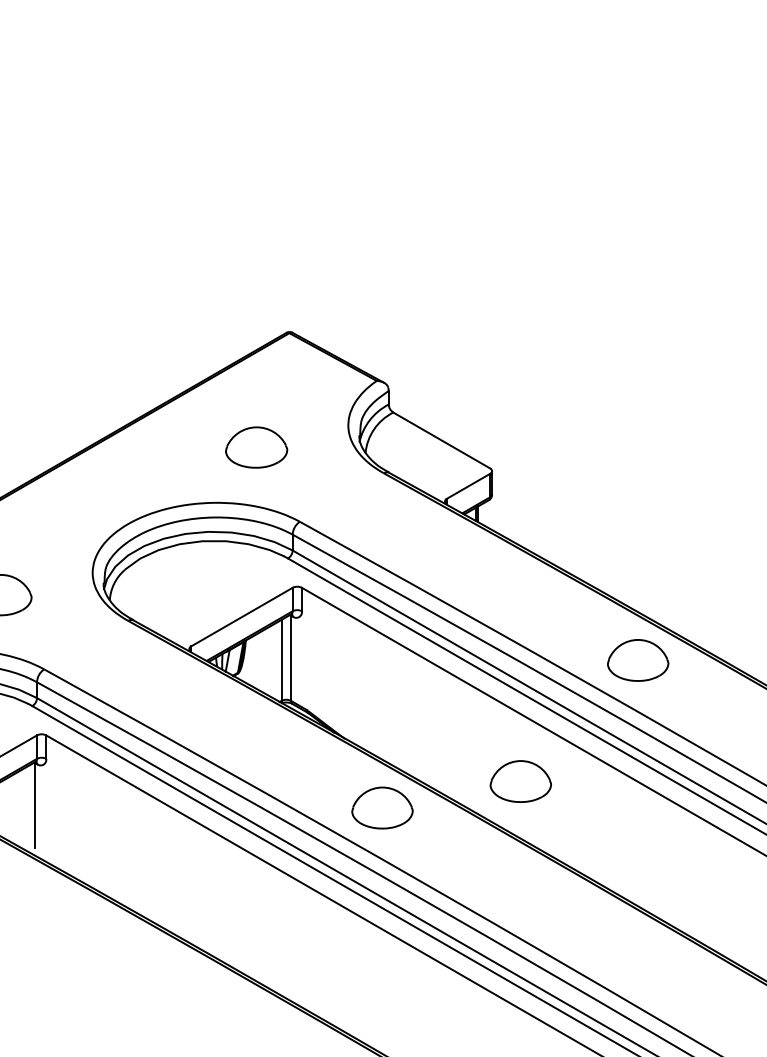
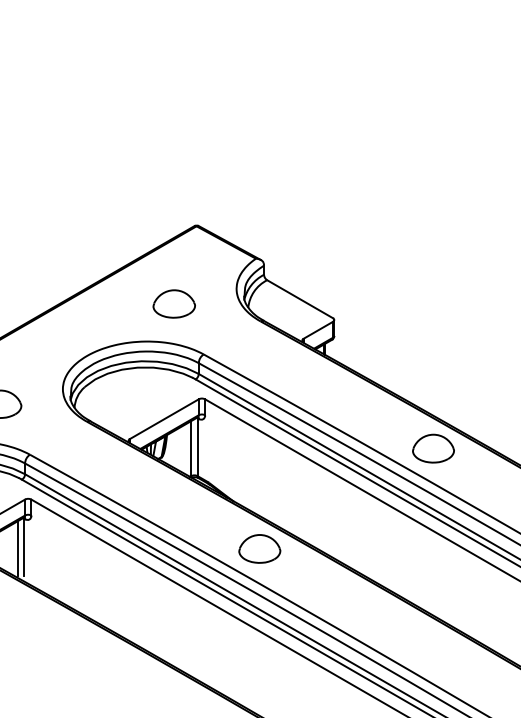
part: (520, 780) -> (353, 530), removed
line: (25, 807) -> (17, 548), added

